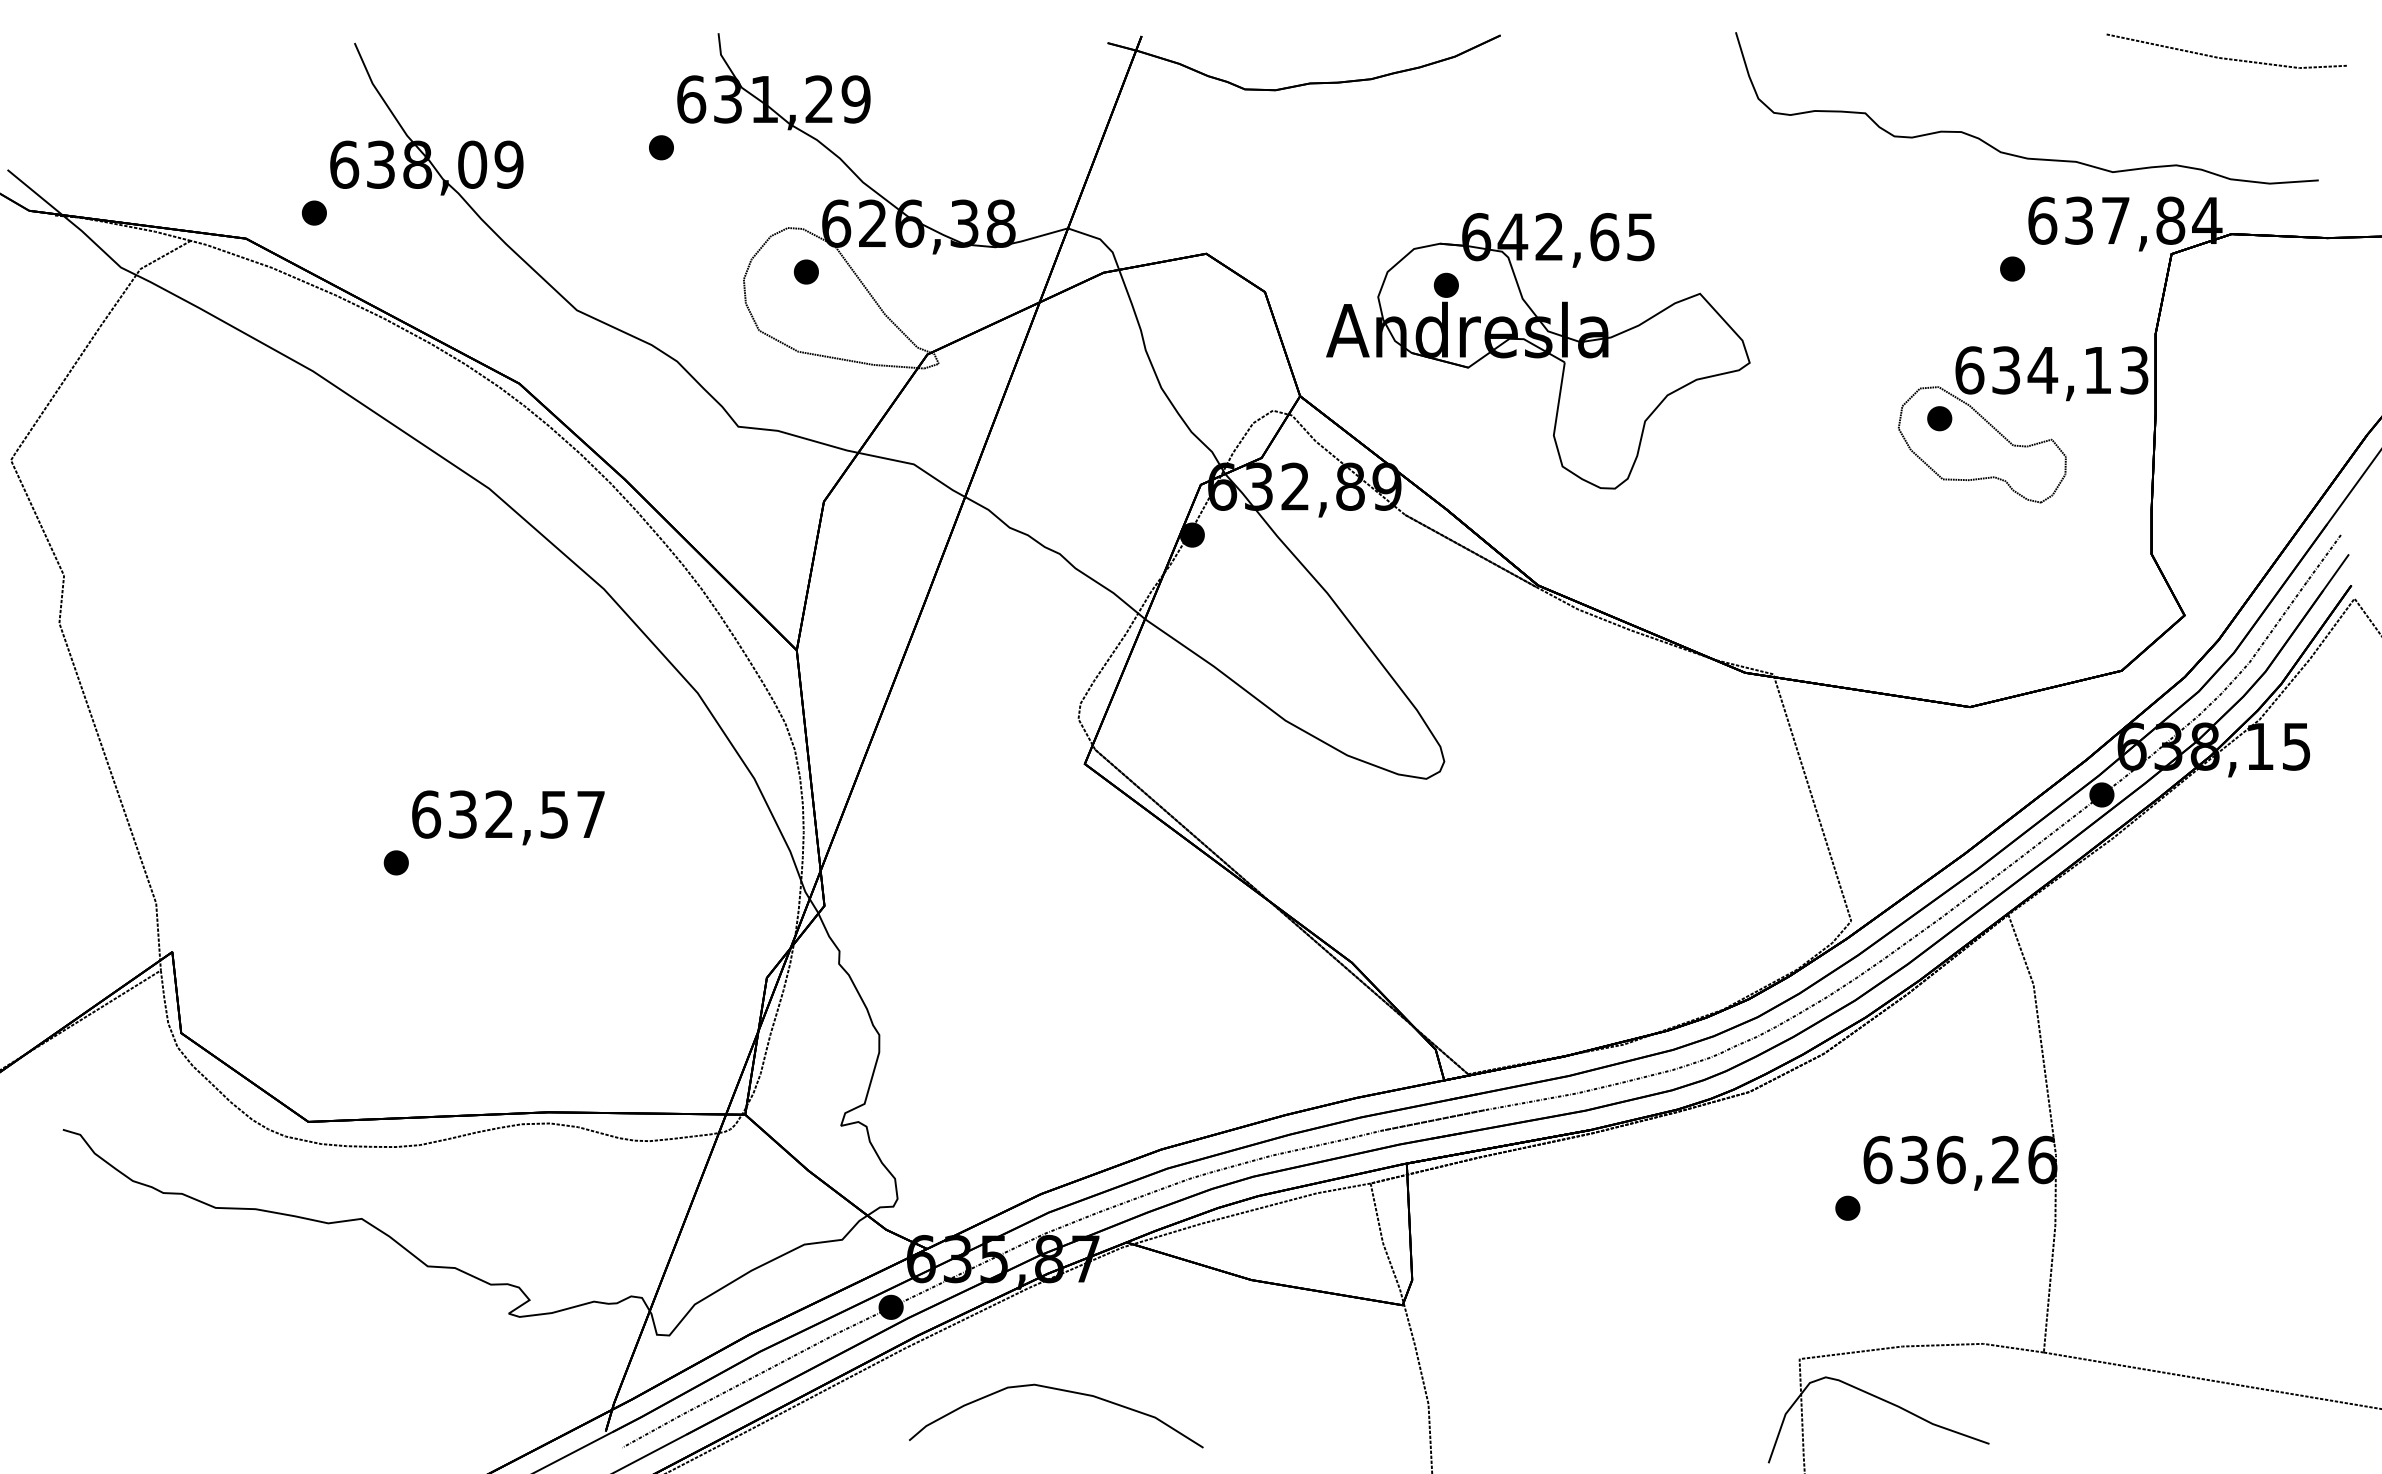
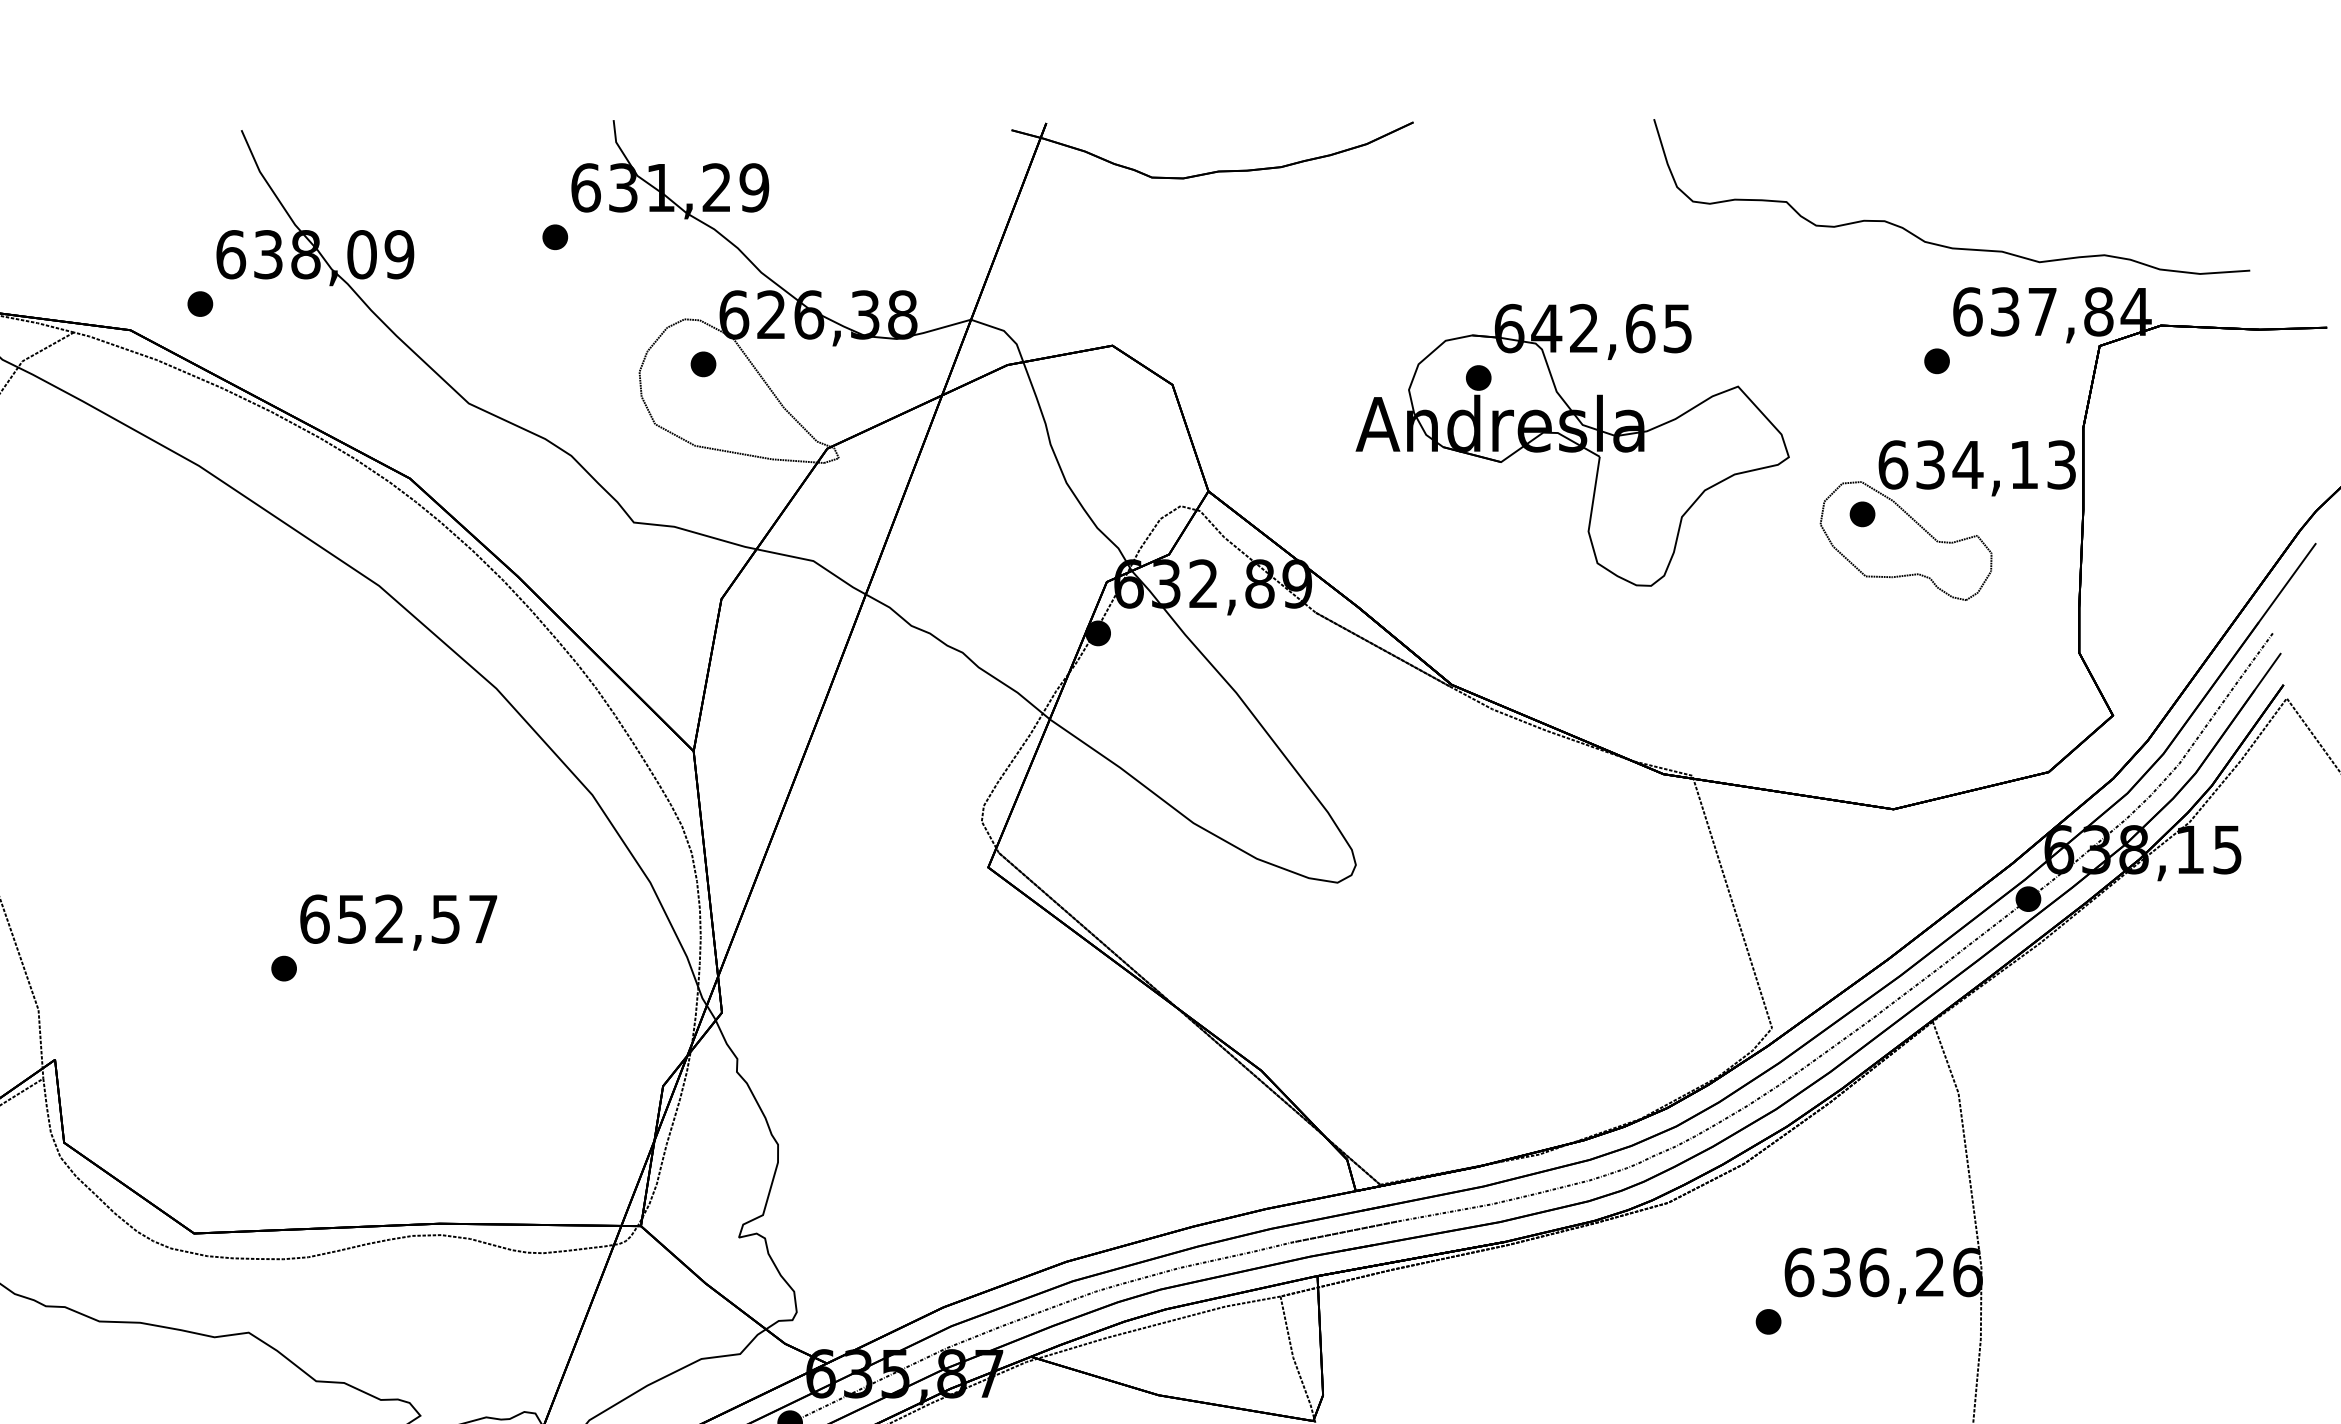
line: (2225, 57) -> (2154, 144), removed
part: (1538, 351) -> (1572, 445), moved
text: (462, 814) -> (351, 919), 632,57 -> 652,57

